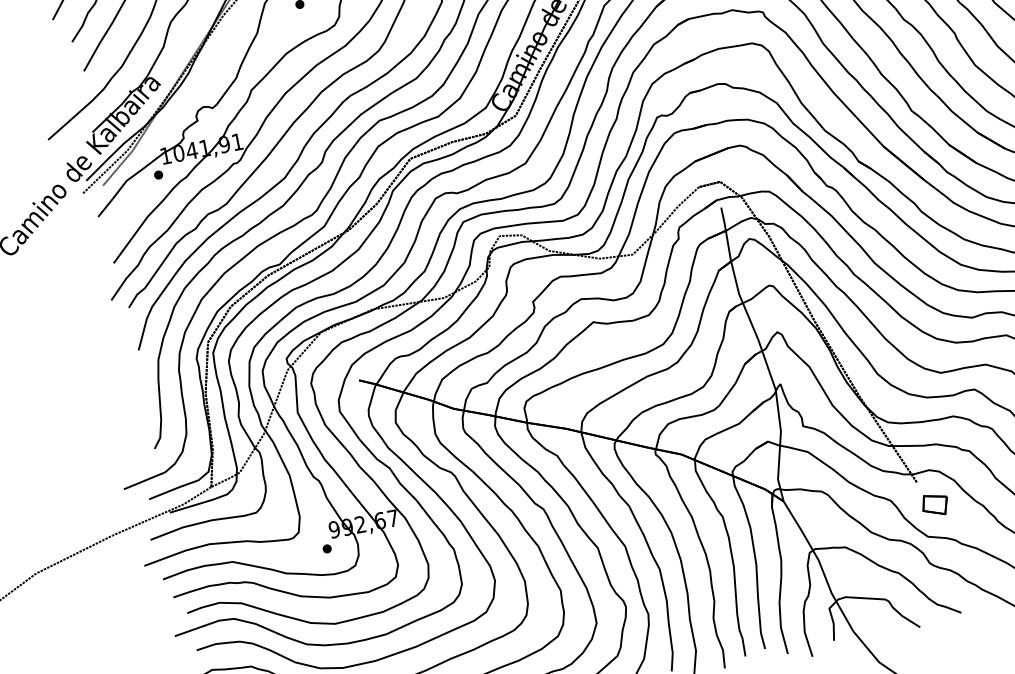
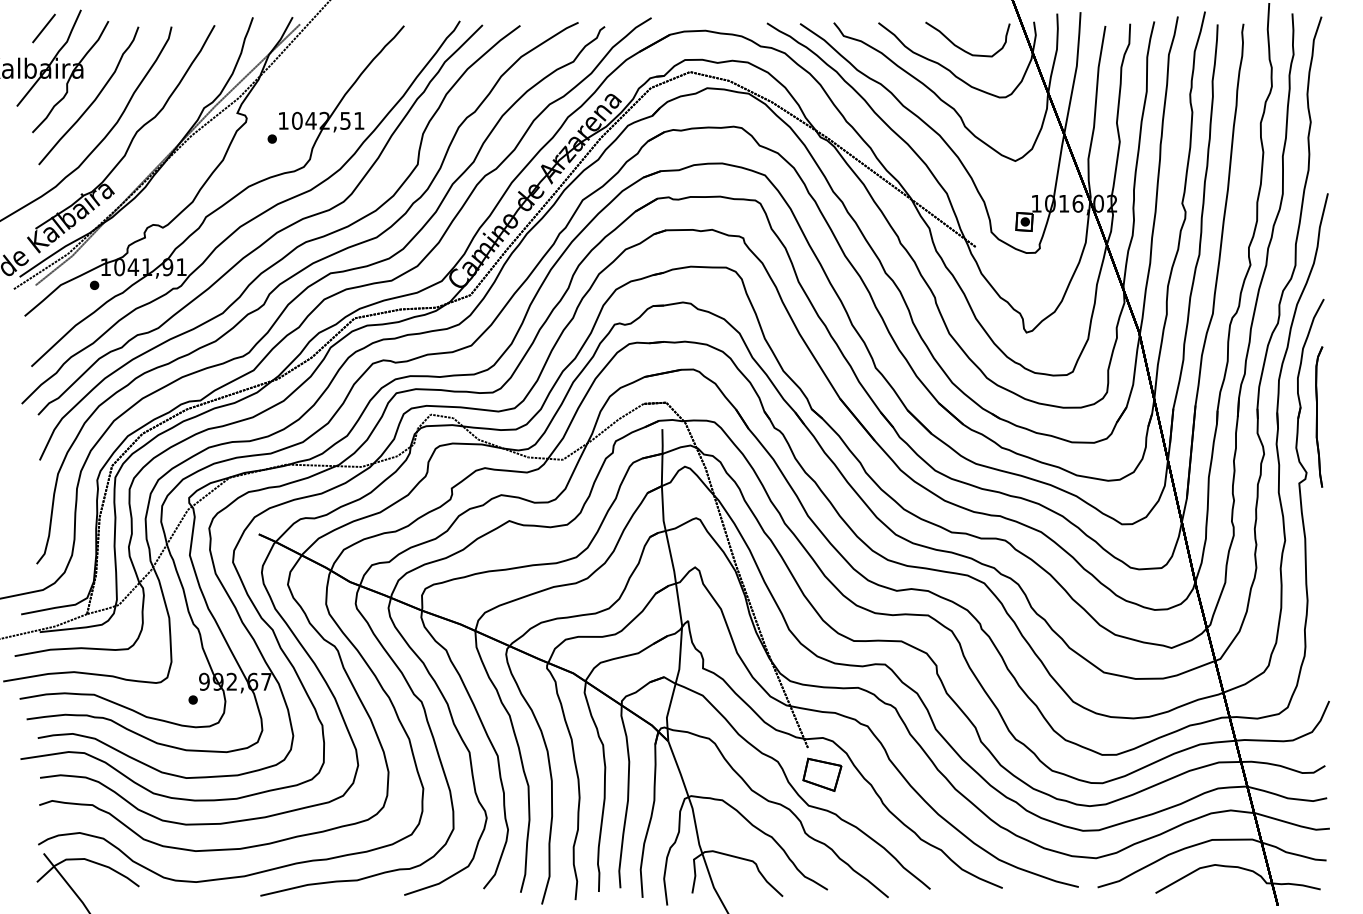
part: (935, 504) -> (822, 774), size x1.43

